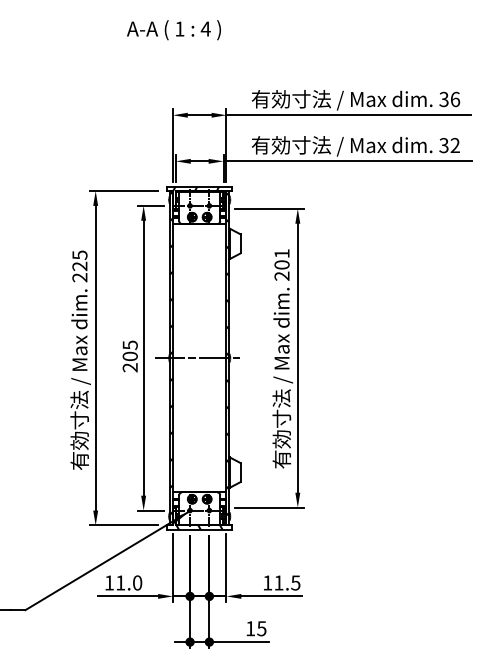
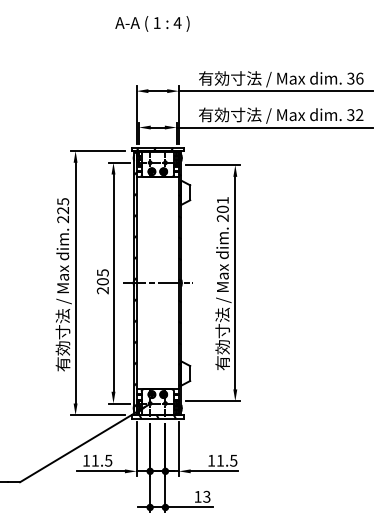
text: (174, 29) -> (152, 23), moved
text: (137, 582) -> (108, 460), 11.0 -> 11.5
text: (261, 626) -> (206, 495), 15 -> 13

